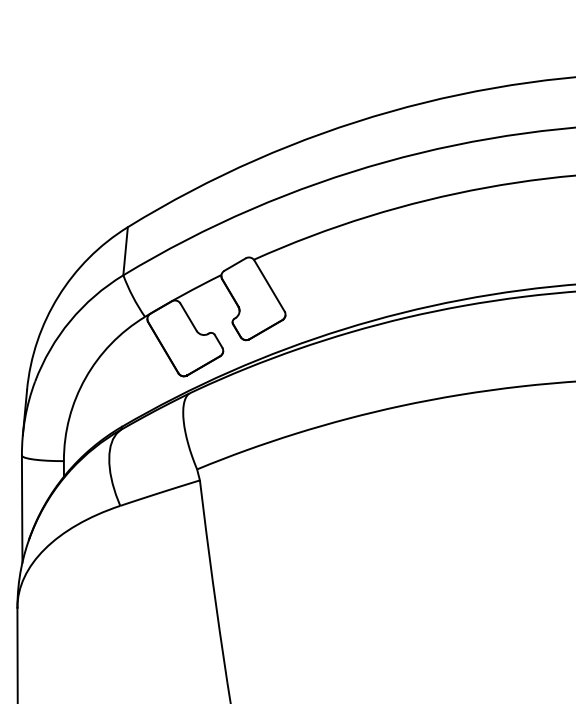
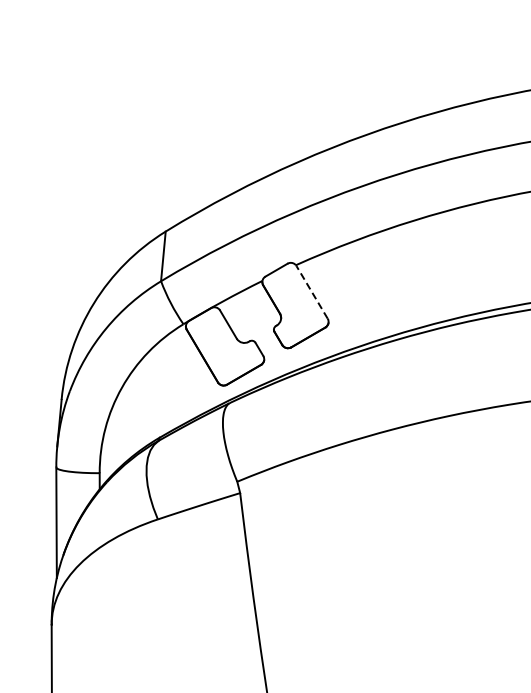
line: (269, 286) -> (312, 292), solid -> dashed

